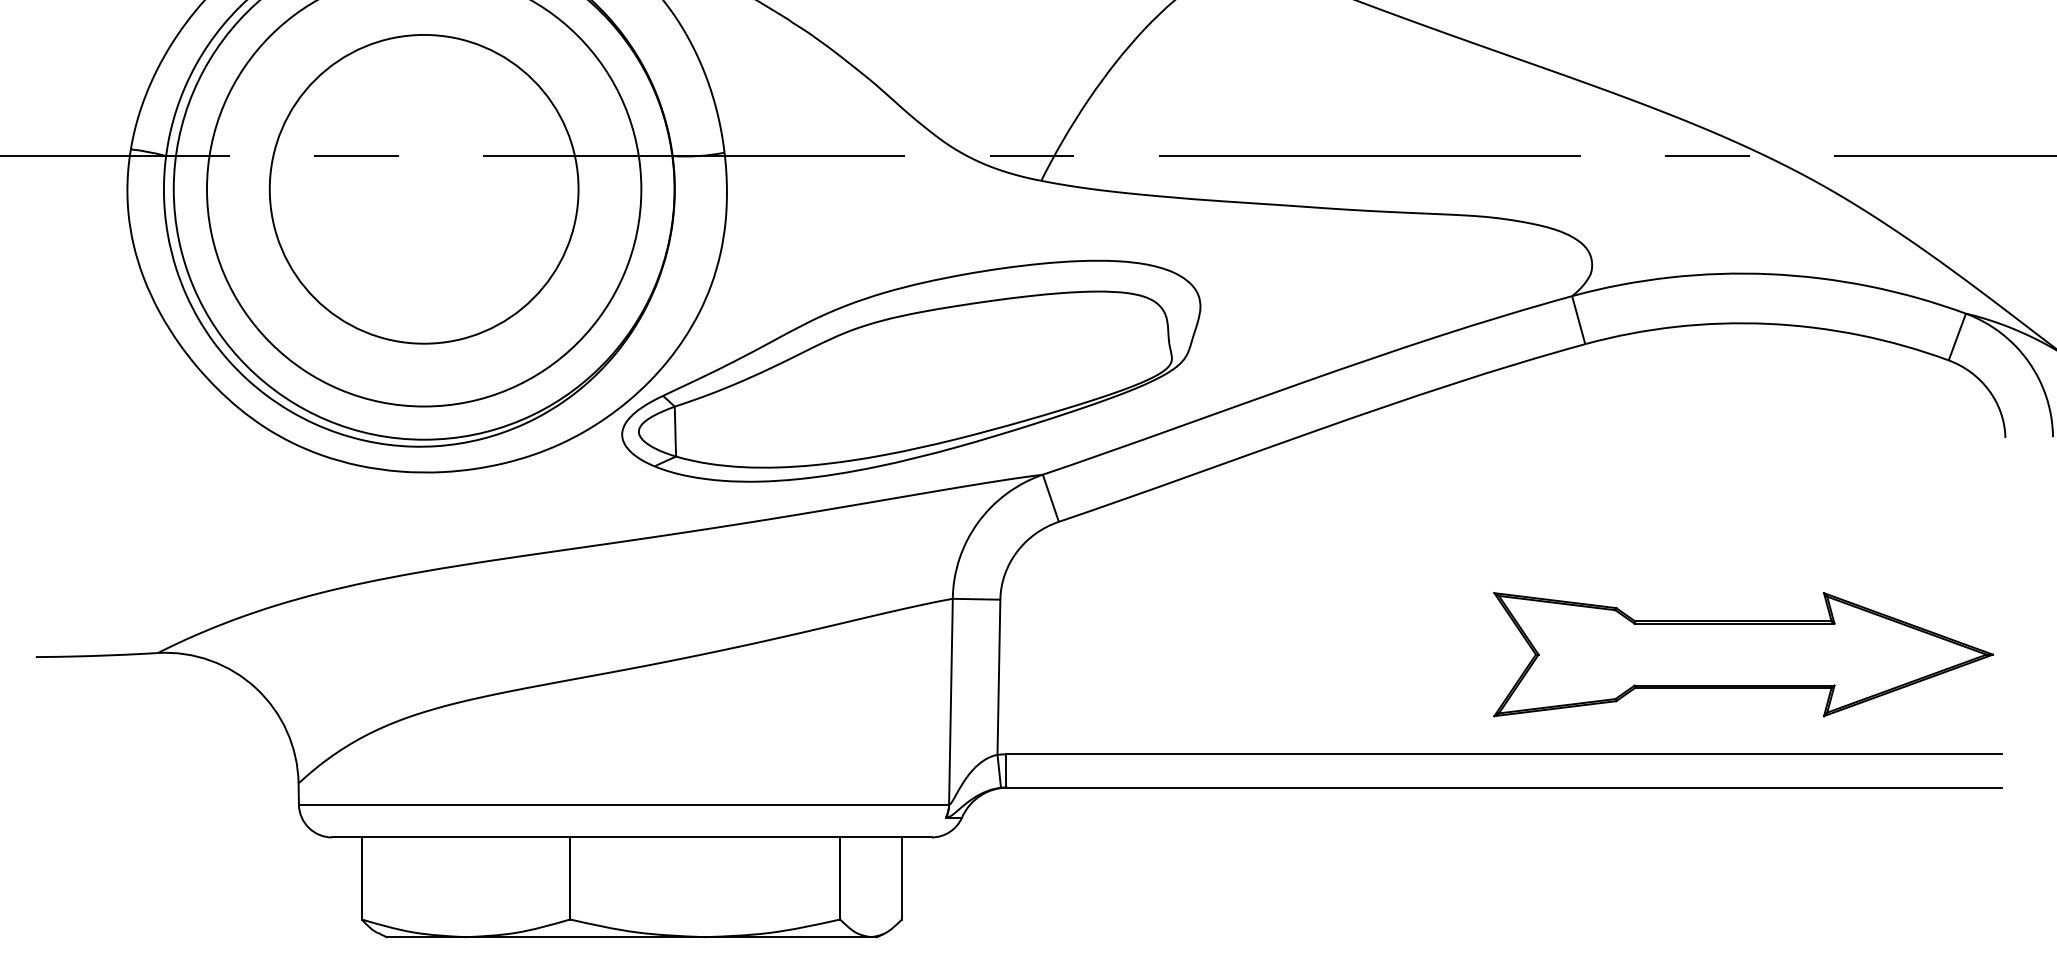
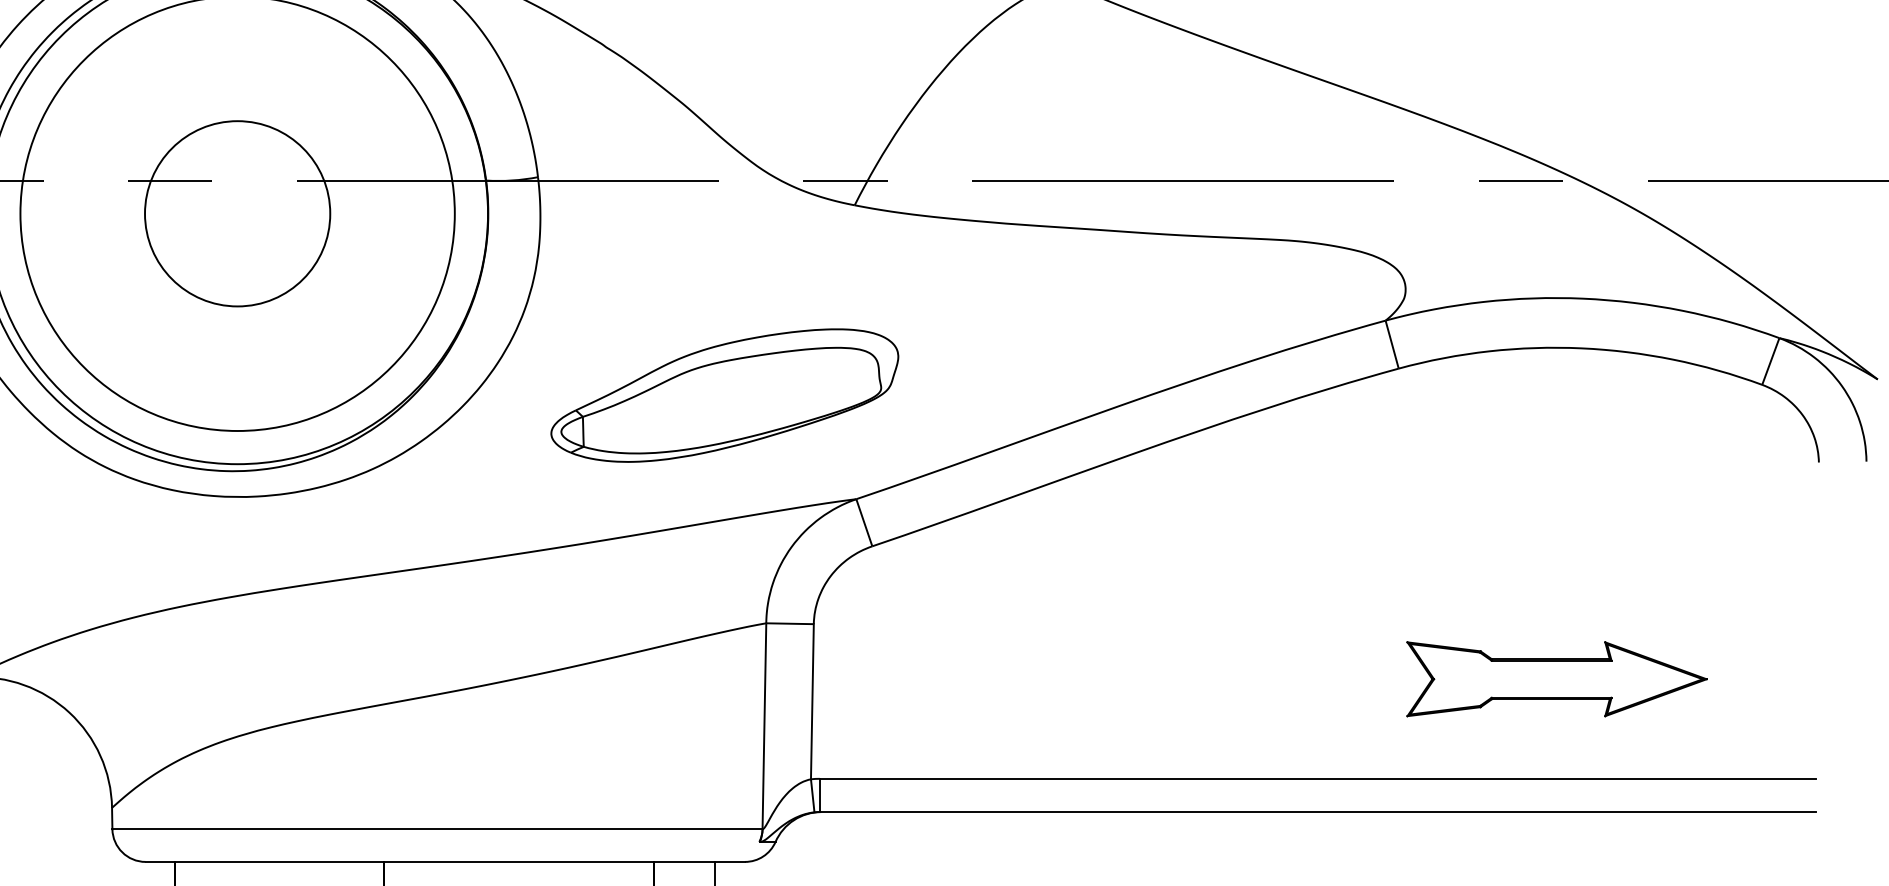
circle: (423, 188) -> (236, 212), size x0.6
part: (911, 370) -> (724, 394), size x0.6
part: (1743, 654) -> (1556, 678), size x0.6

